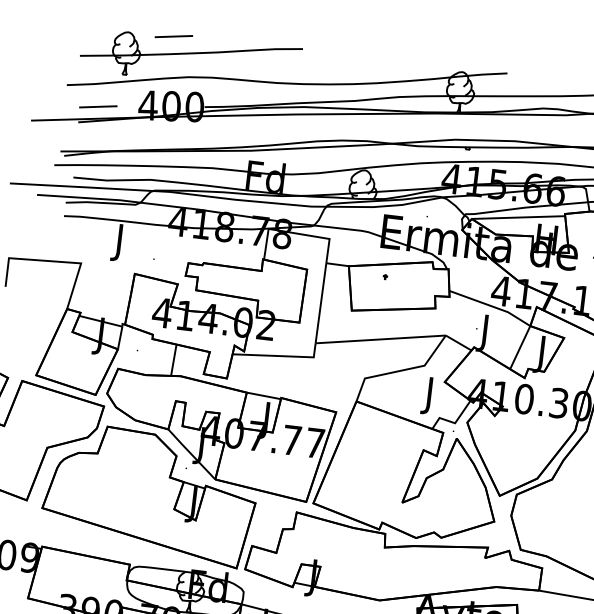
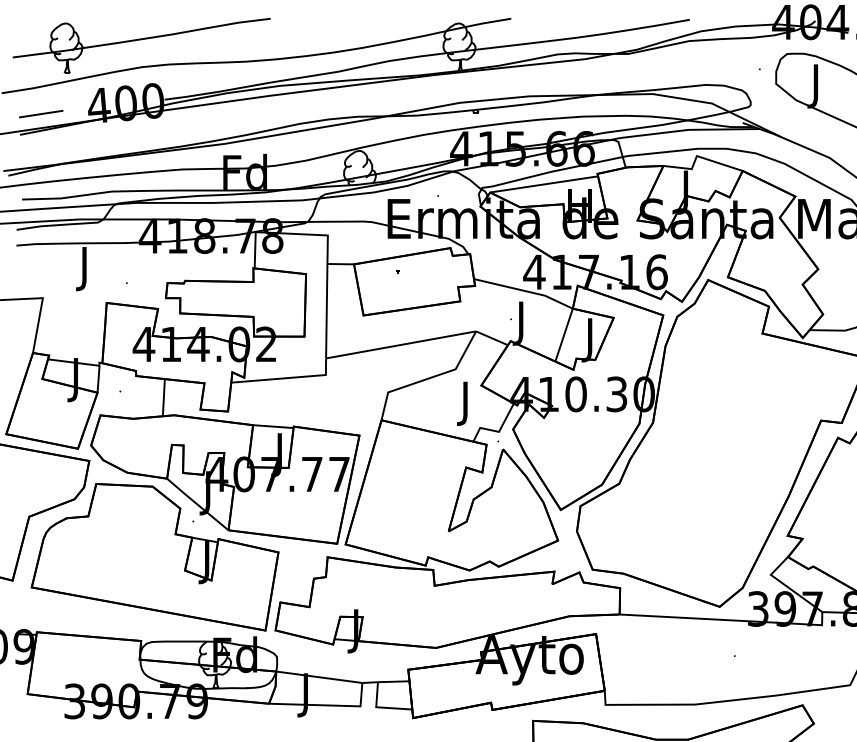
line: (174, 36) -> (119, 22), removed

